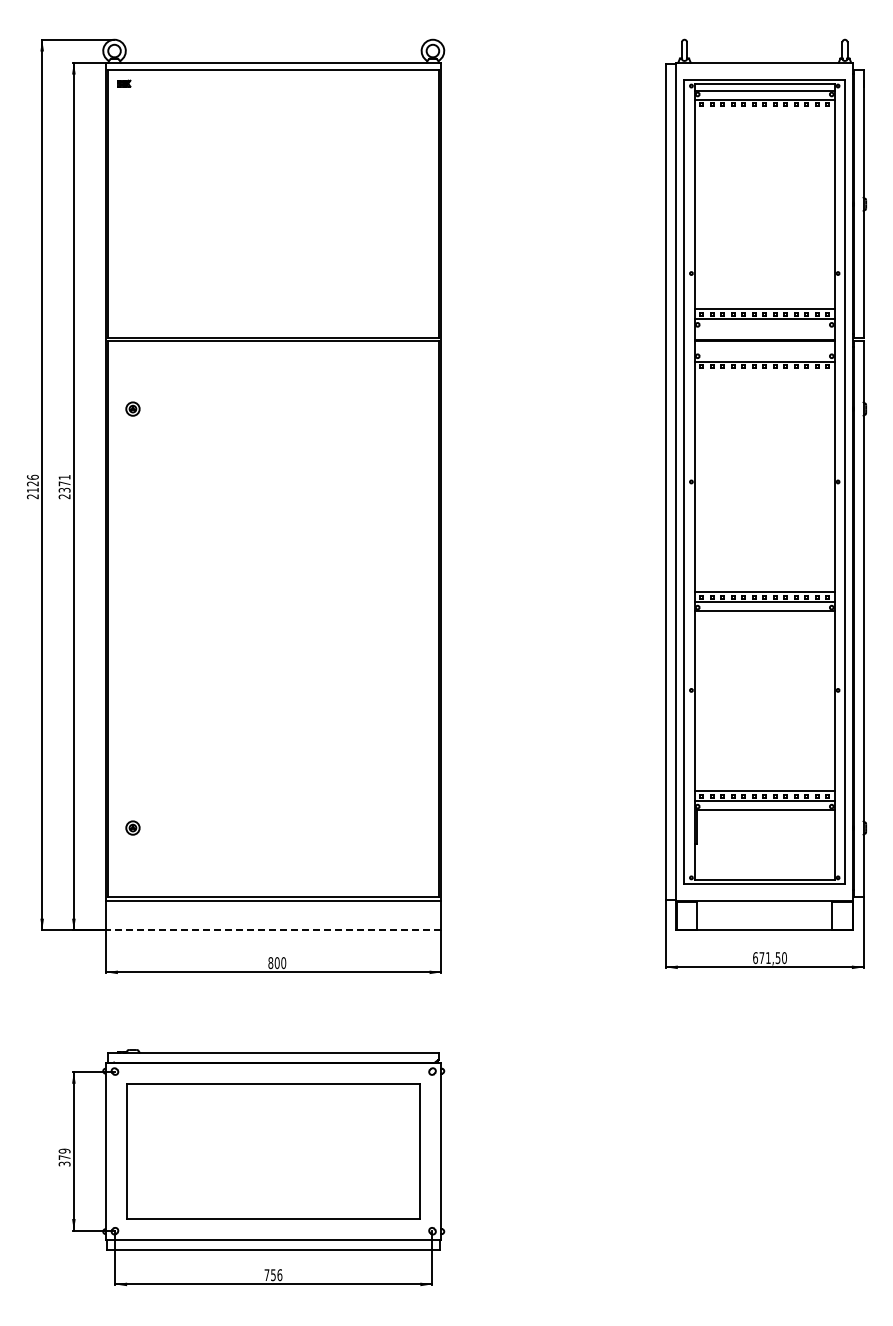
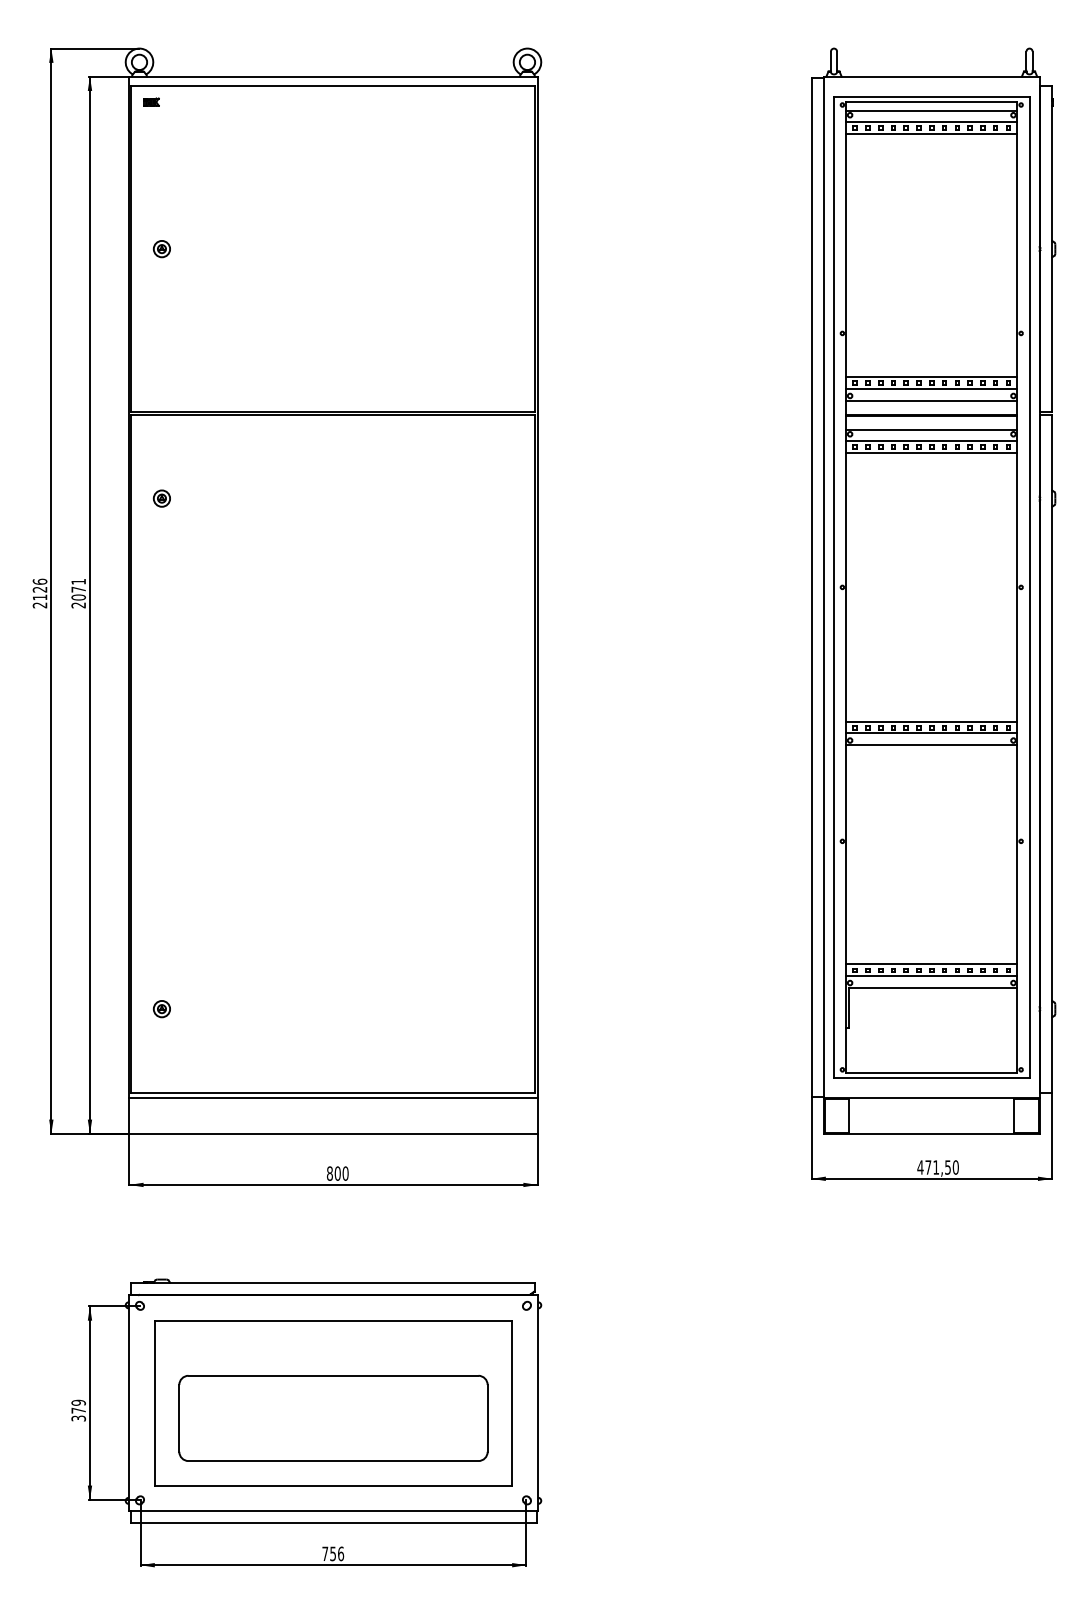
line: (764, 109) -> (931, 133), added
part: (132, 203) -> (161, 248), added
line: (764, 328) -> (931, 400), added
line: (764, 352) -> (931, 429), added
line: (764, 371) -> (931, 452), added
text: (64, 489) -> (78, 596), 2371 -> 2071
line: (273, 930) -> (333, 1133), dashed -> solid
text: (755, 958) -> (920, 1168), 671,50 -> 471,50
part: (273, 1163) -> (333, 1417), added

